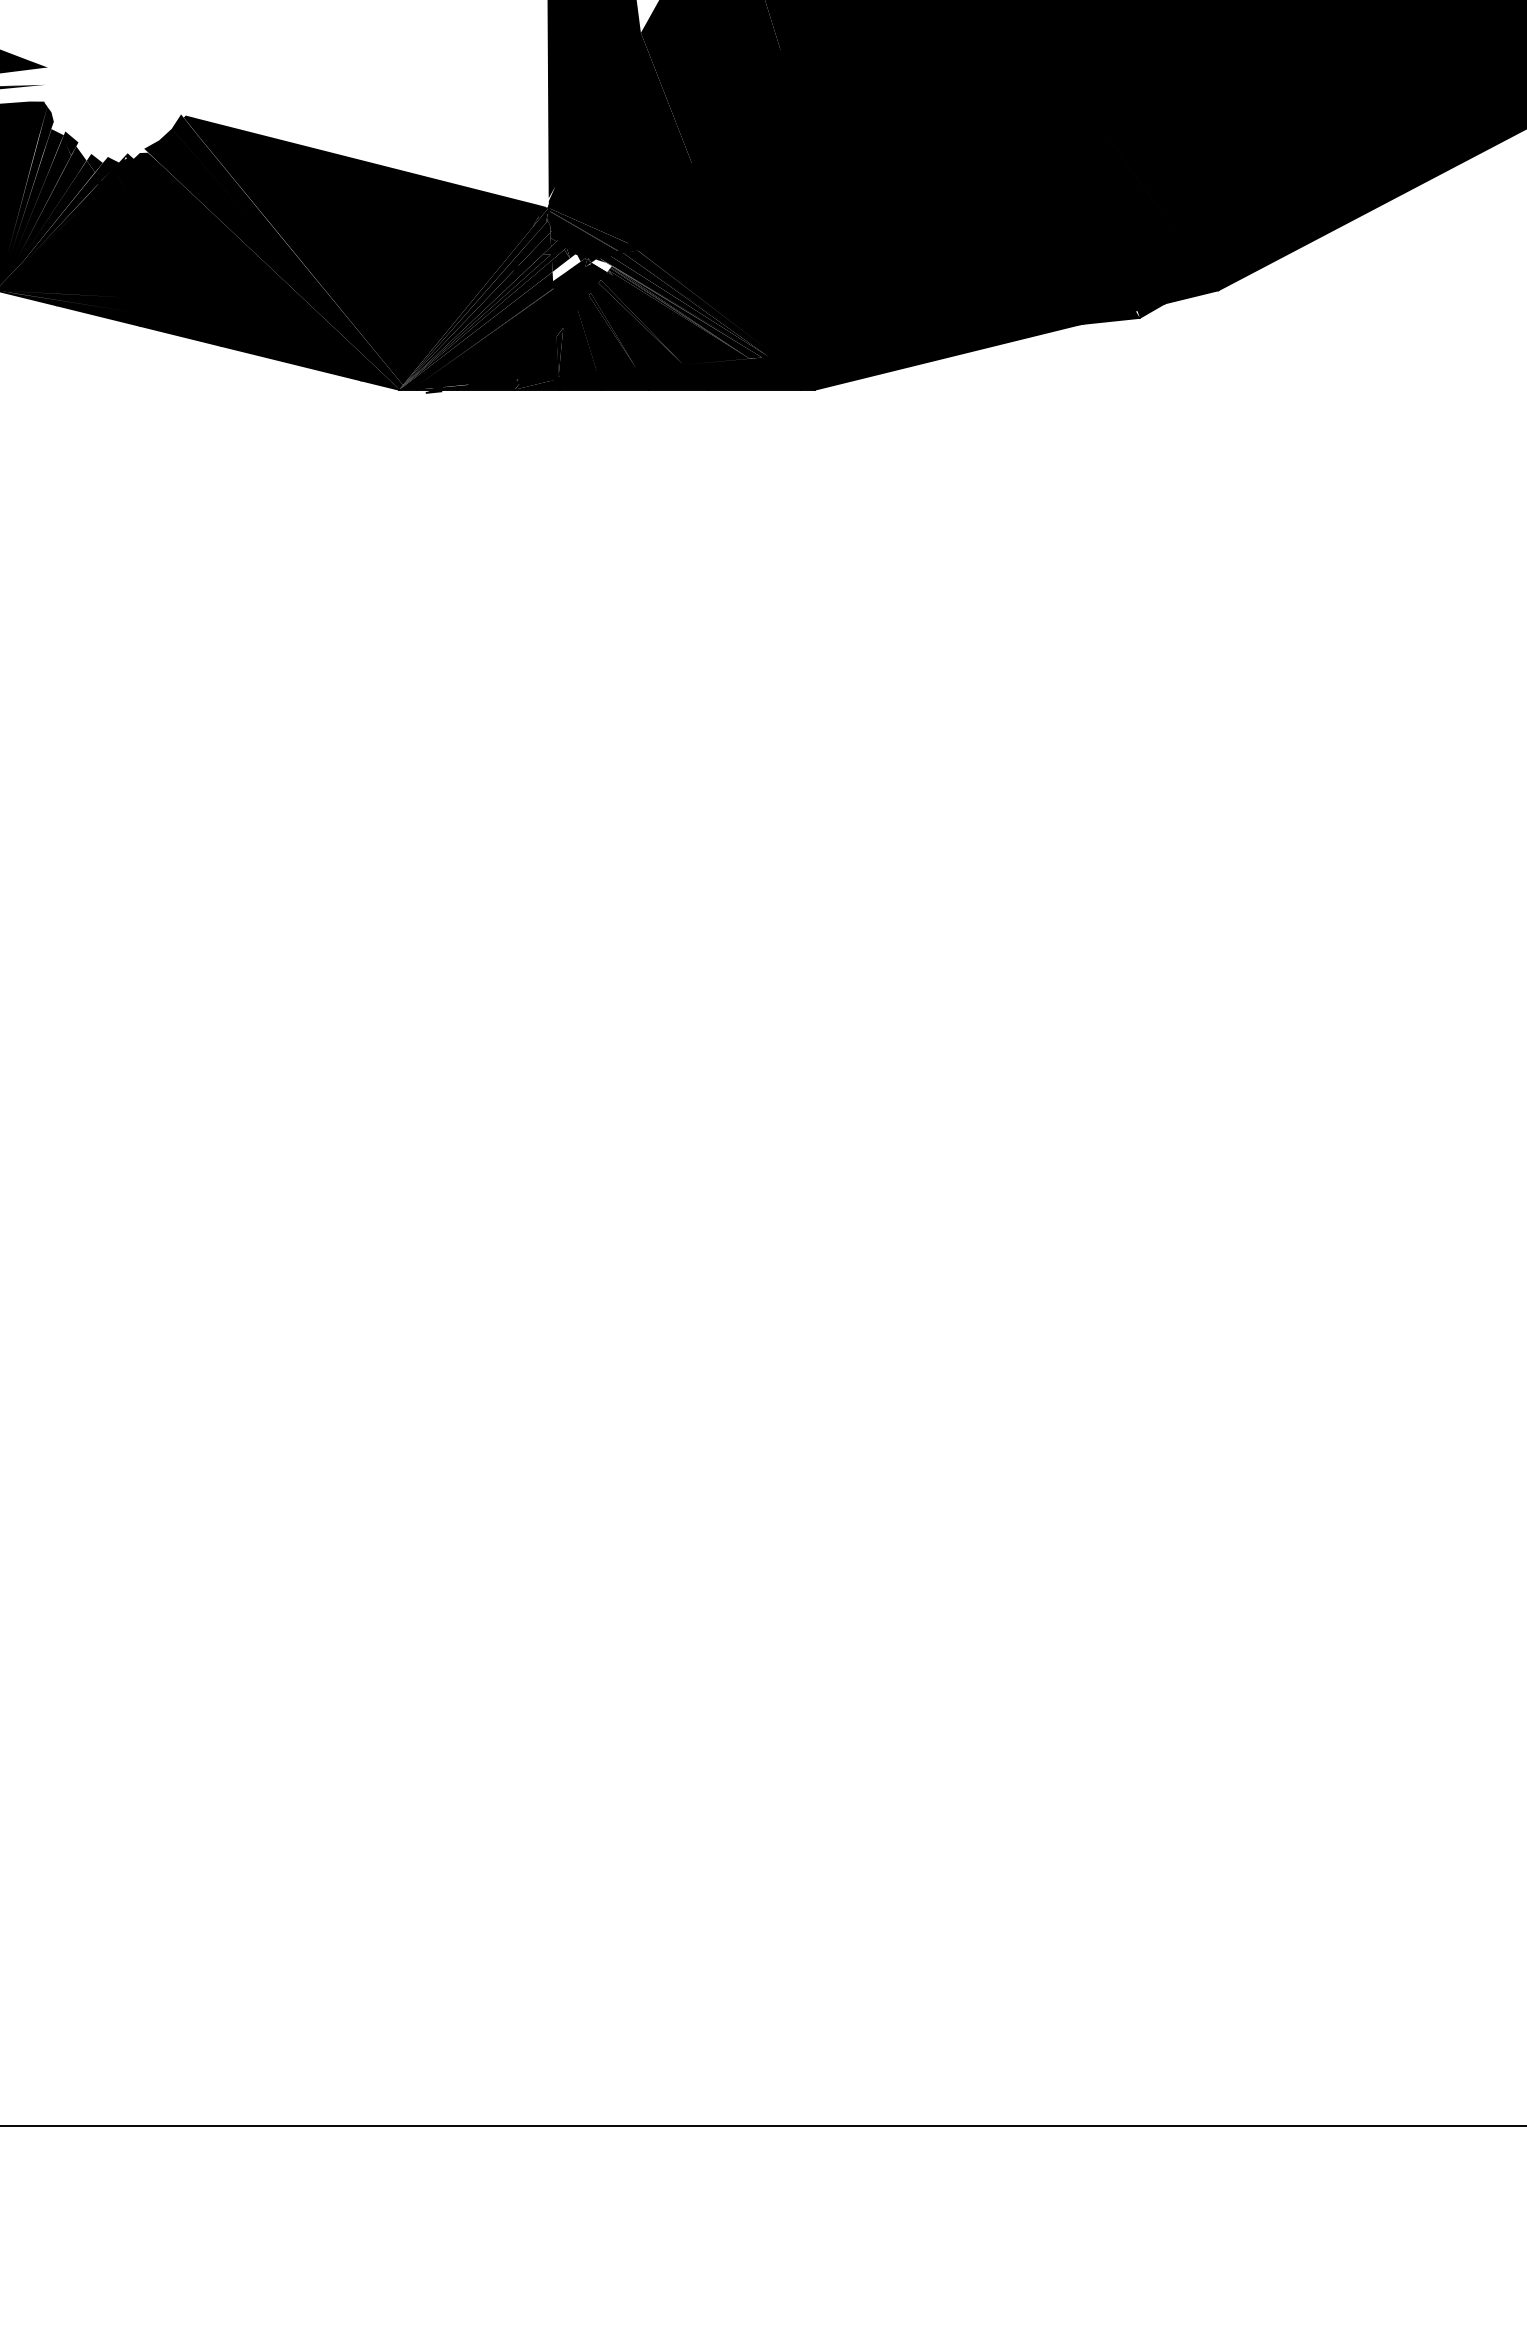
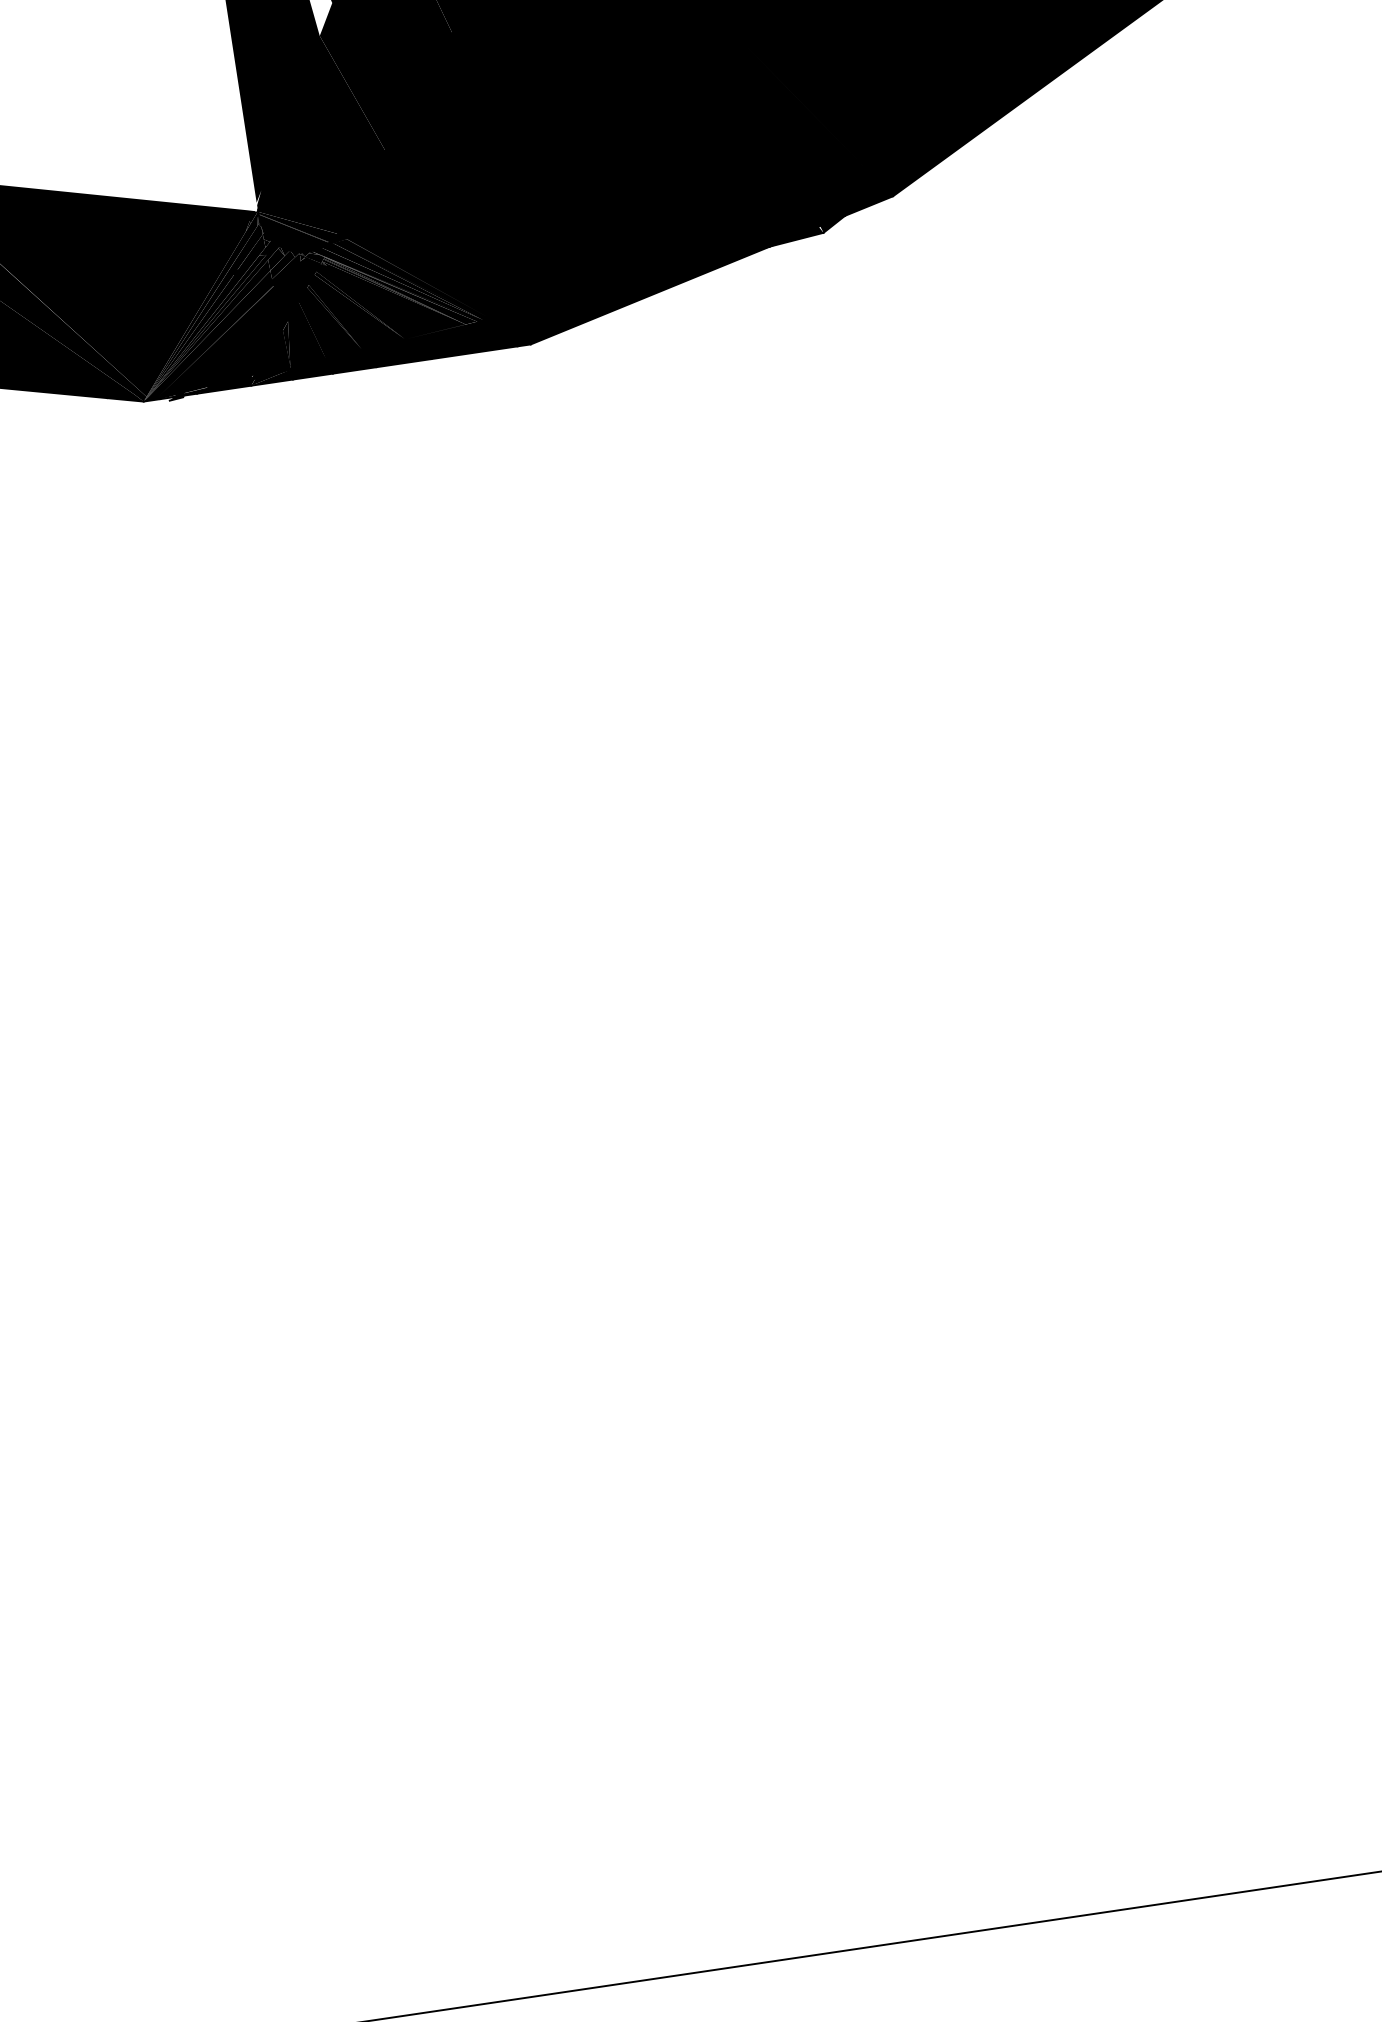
fill: (599, 265) -> (313, 258), added
fill: (566, 267) -> (282, 264), added

